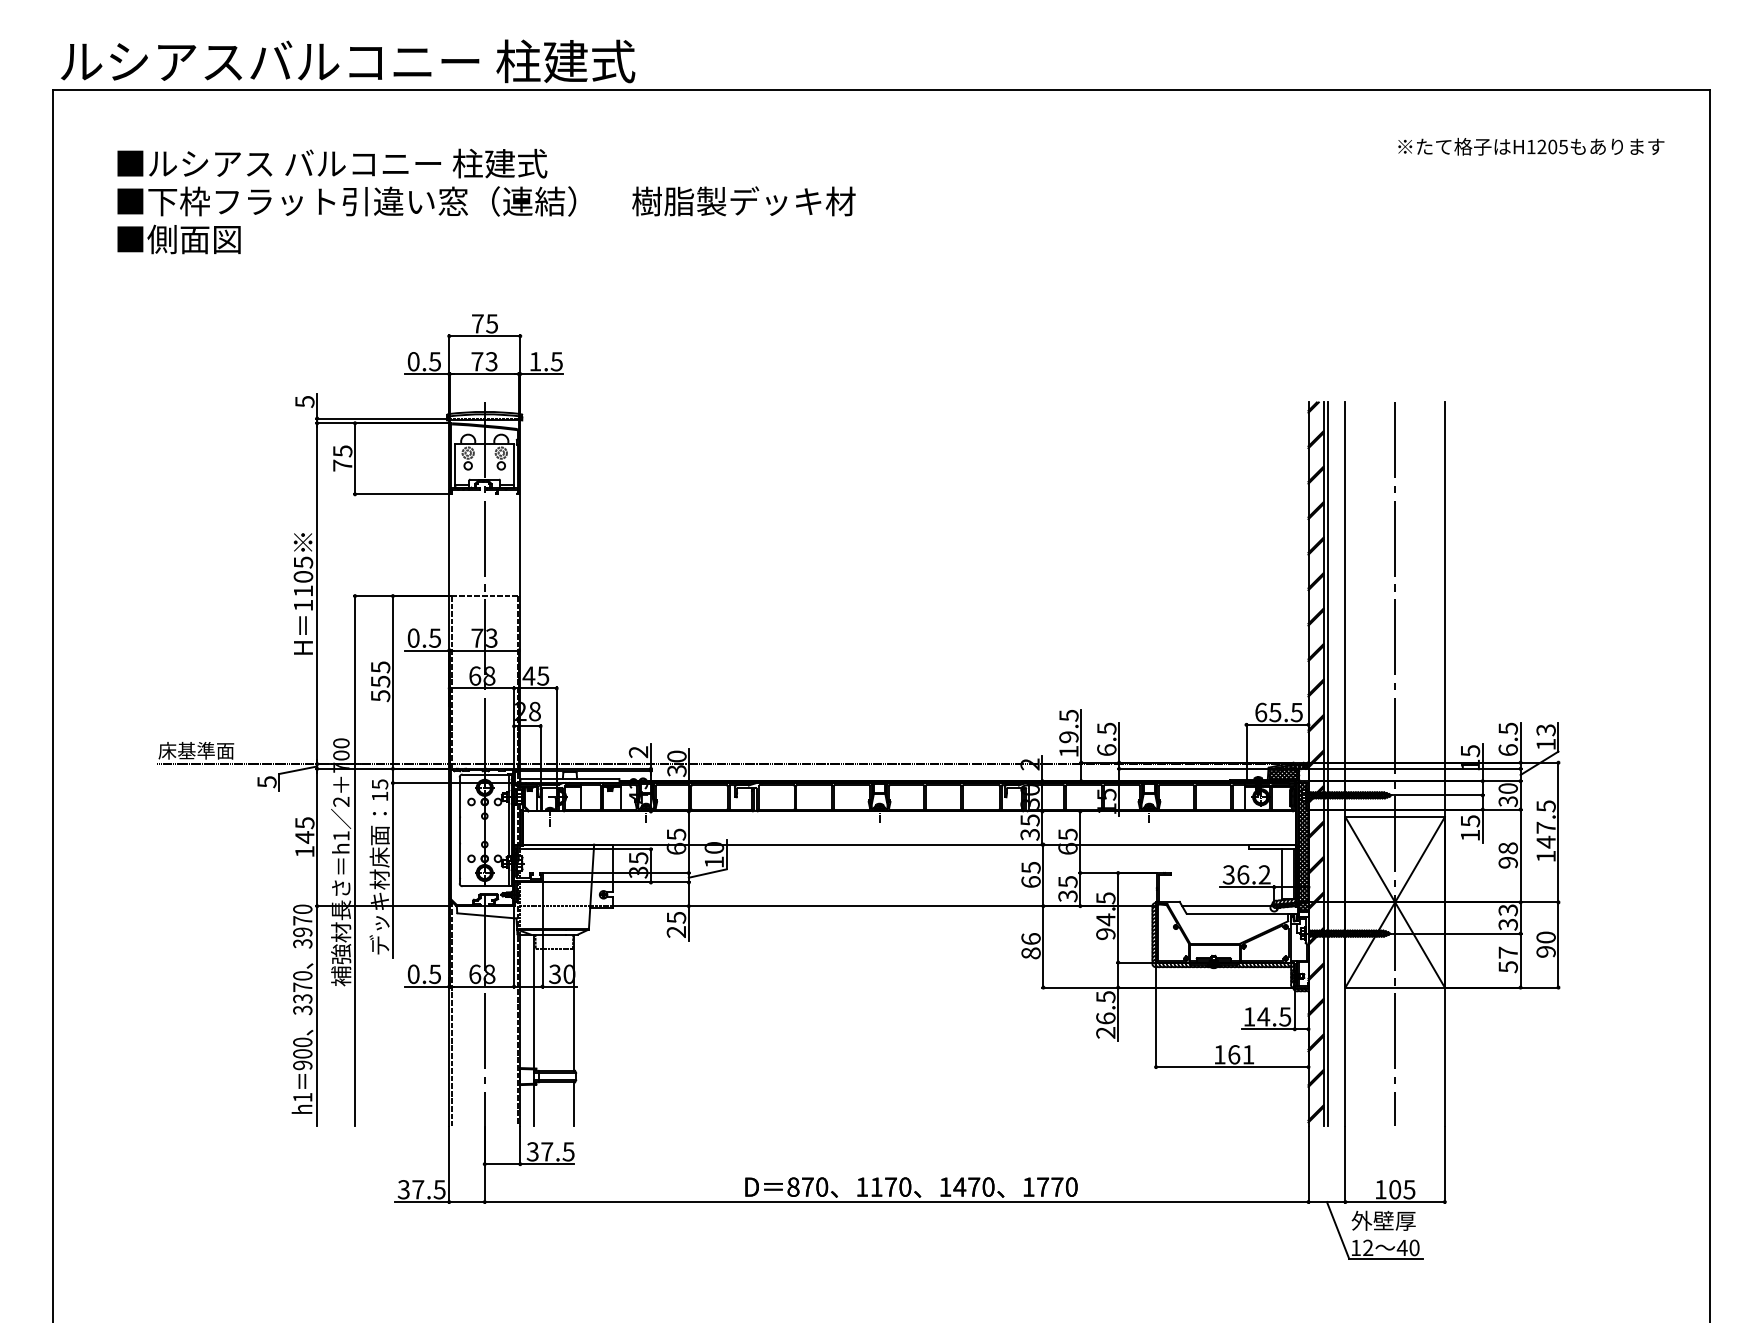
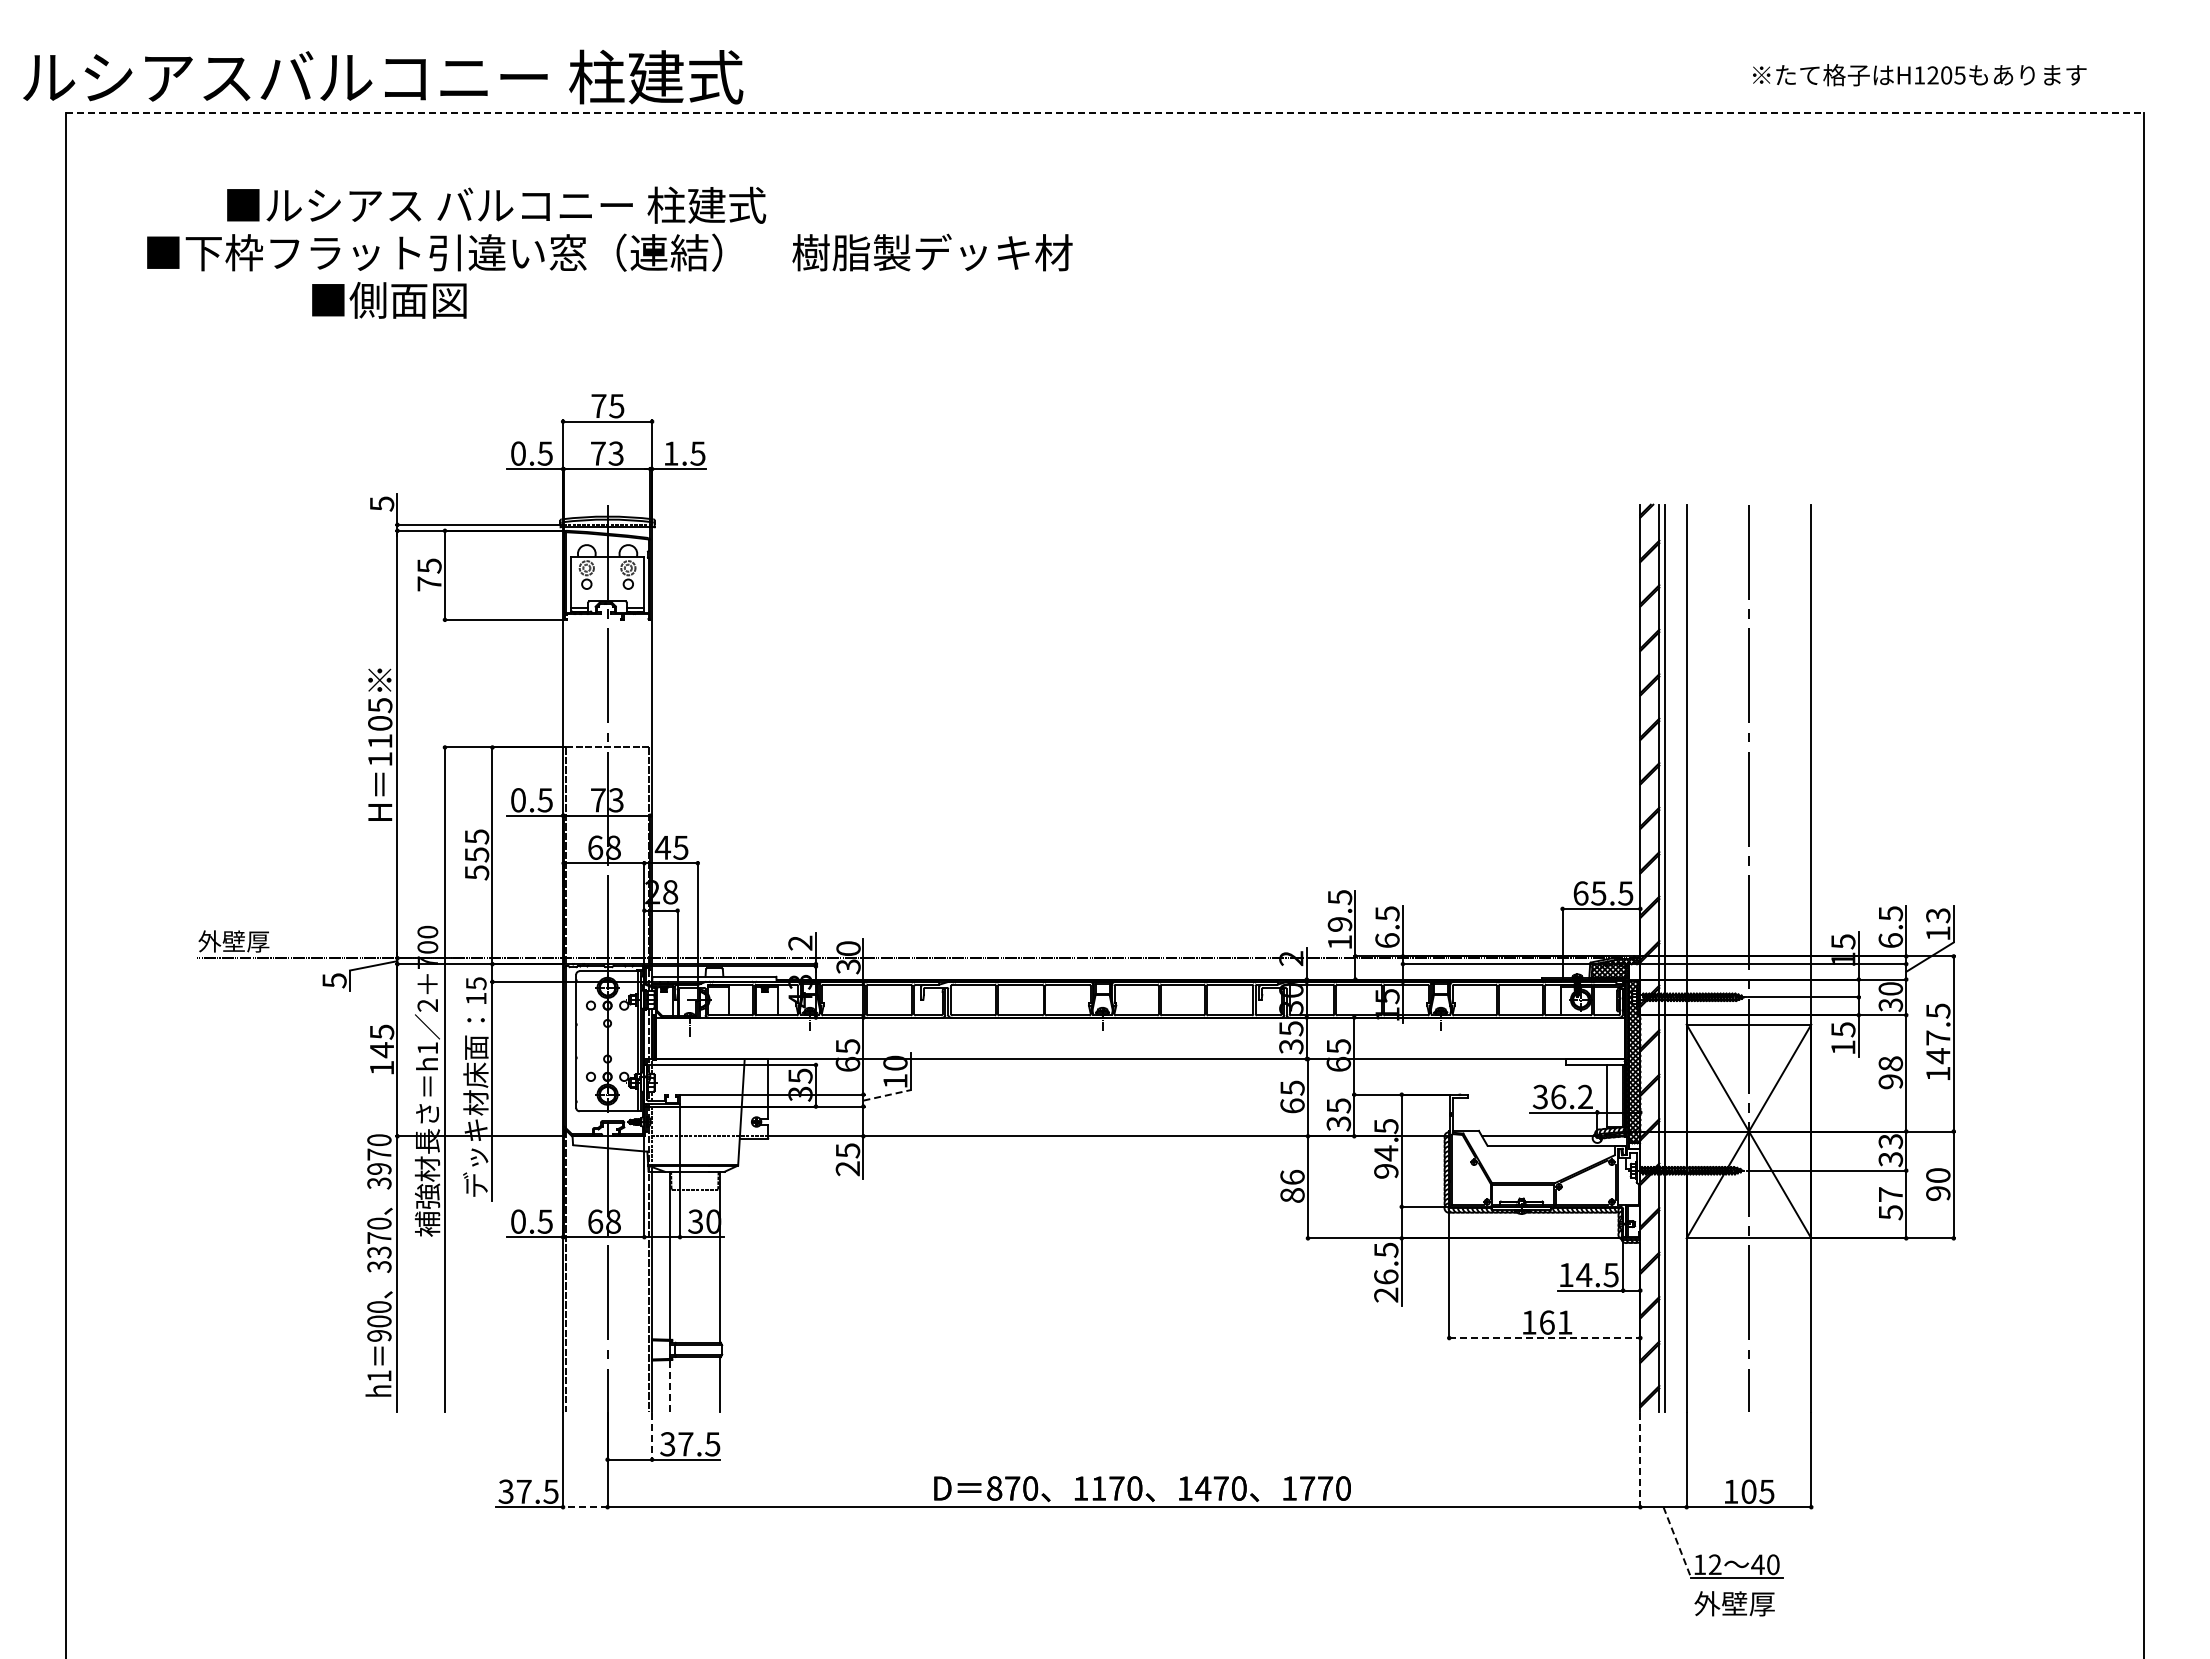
text: (348, 60) -> (383, 76), moved
line: (881, 89) -> (1104, 112), solid -> dashed
text: (1531, 147) -> (1919, 75), moved
text: (332, 163) -> (496, 204), moved
text: (179, 239) -> (389, 300), moved
text: (195, 750) -> (245, 941), 床基準面 -> 外壁厚
line: (708, 873) -> (887, 1095), solid -> dashed
line: (1232, 1067) -> (1544, 1338), solid -> dashed
line: (534, 1104) -> (669, 1385), solid -> dashed
line: (520, 1146) -> (652, 1437), solid -> dashed
line: (1308, 1165) -> (1640, 1461), solid -> dashed
line: (466, 1202) -> (584, 1507), solid -> dashed
text: (1383, 1220) -> (1734, 1603), moved
line: (1338, 1230) -> (1677, 1543), solid -> dashed

